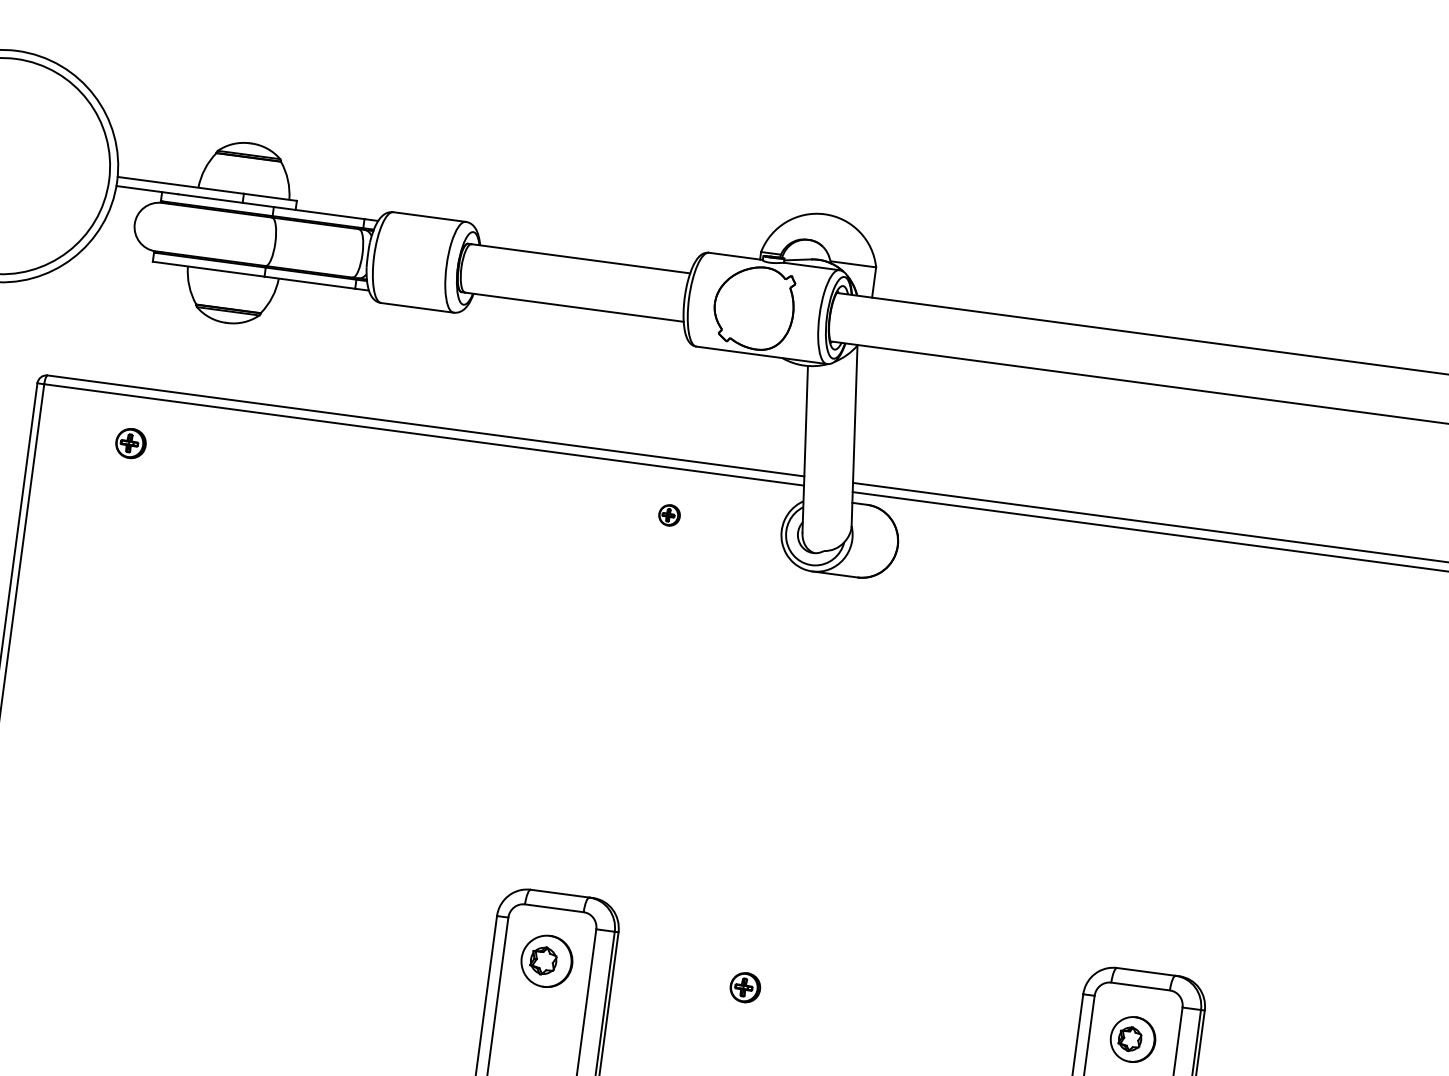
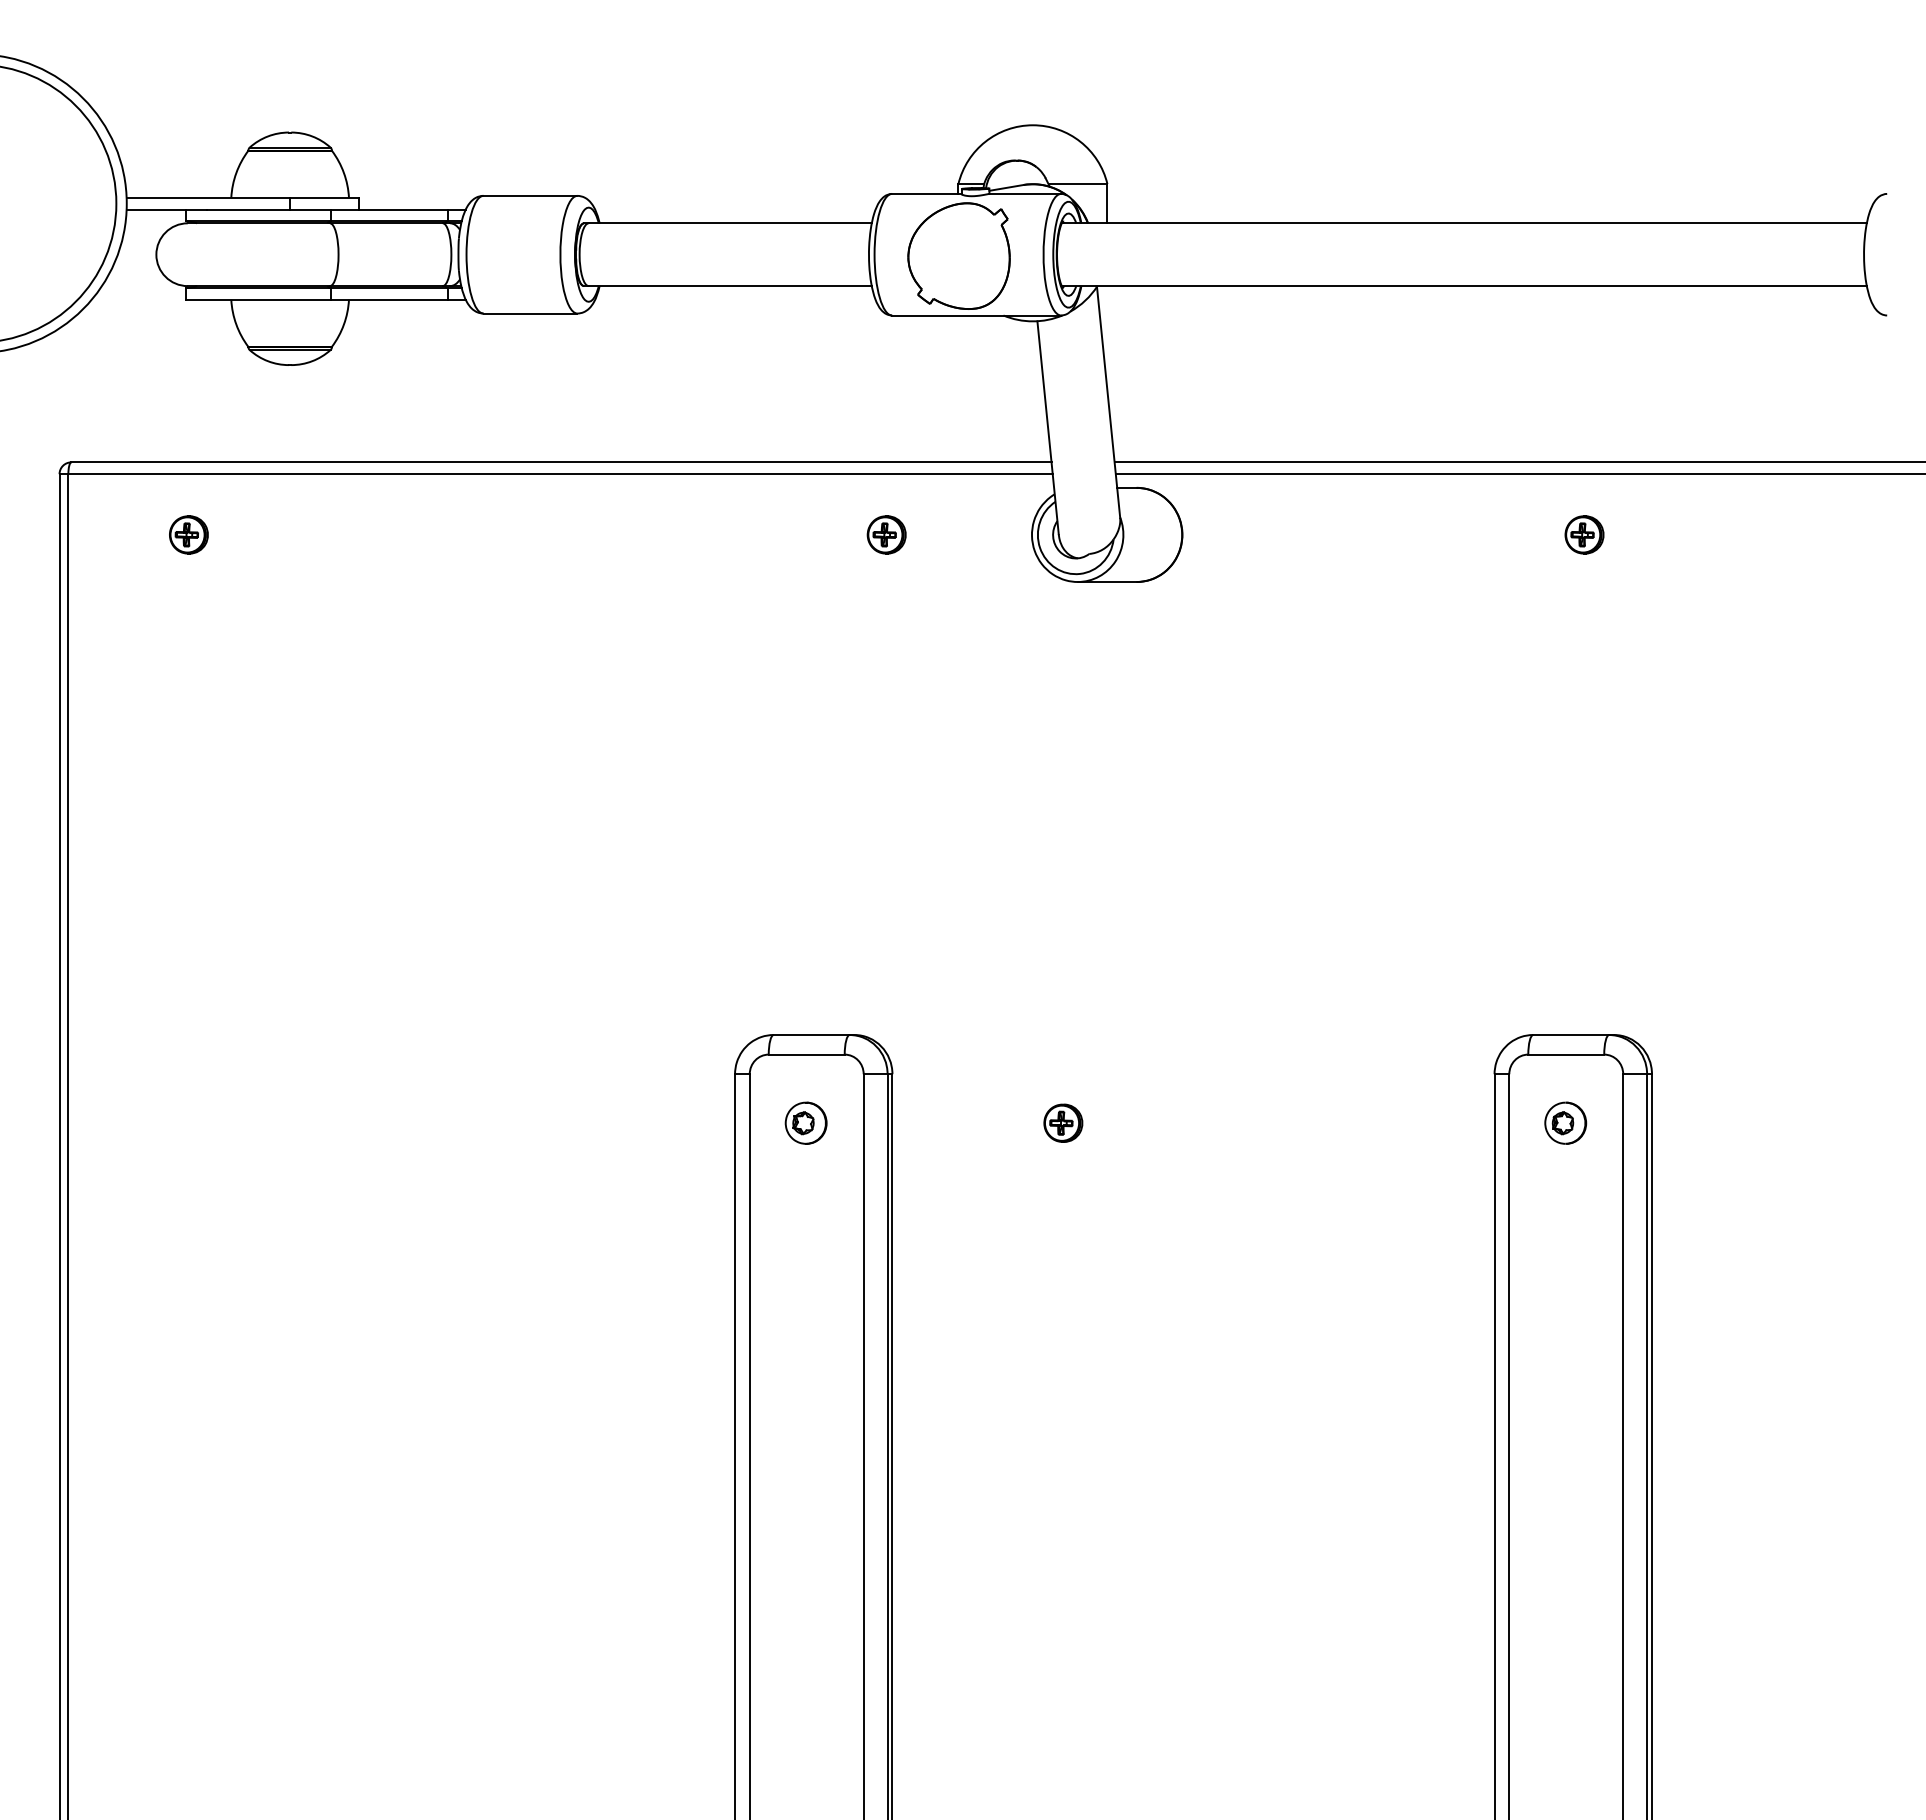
part: (669, 515) -> (886, 534), size x1.43
part: (1208, 586) -> (1584, 534), added
part: (546, 960) -> (805, 1122), size x0.62
part: (1133, 1038) -> (1565, 1122), size x0.71

